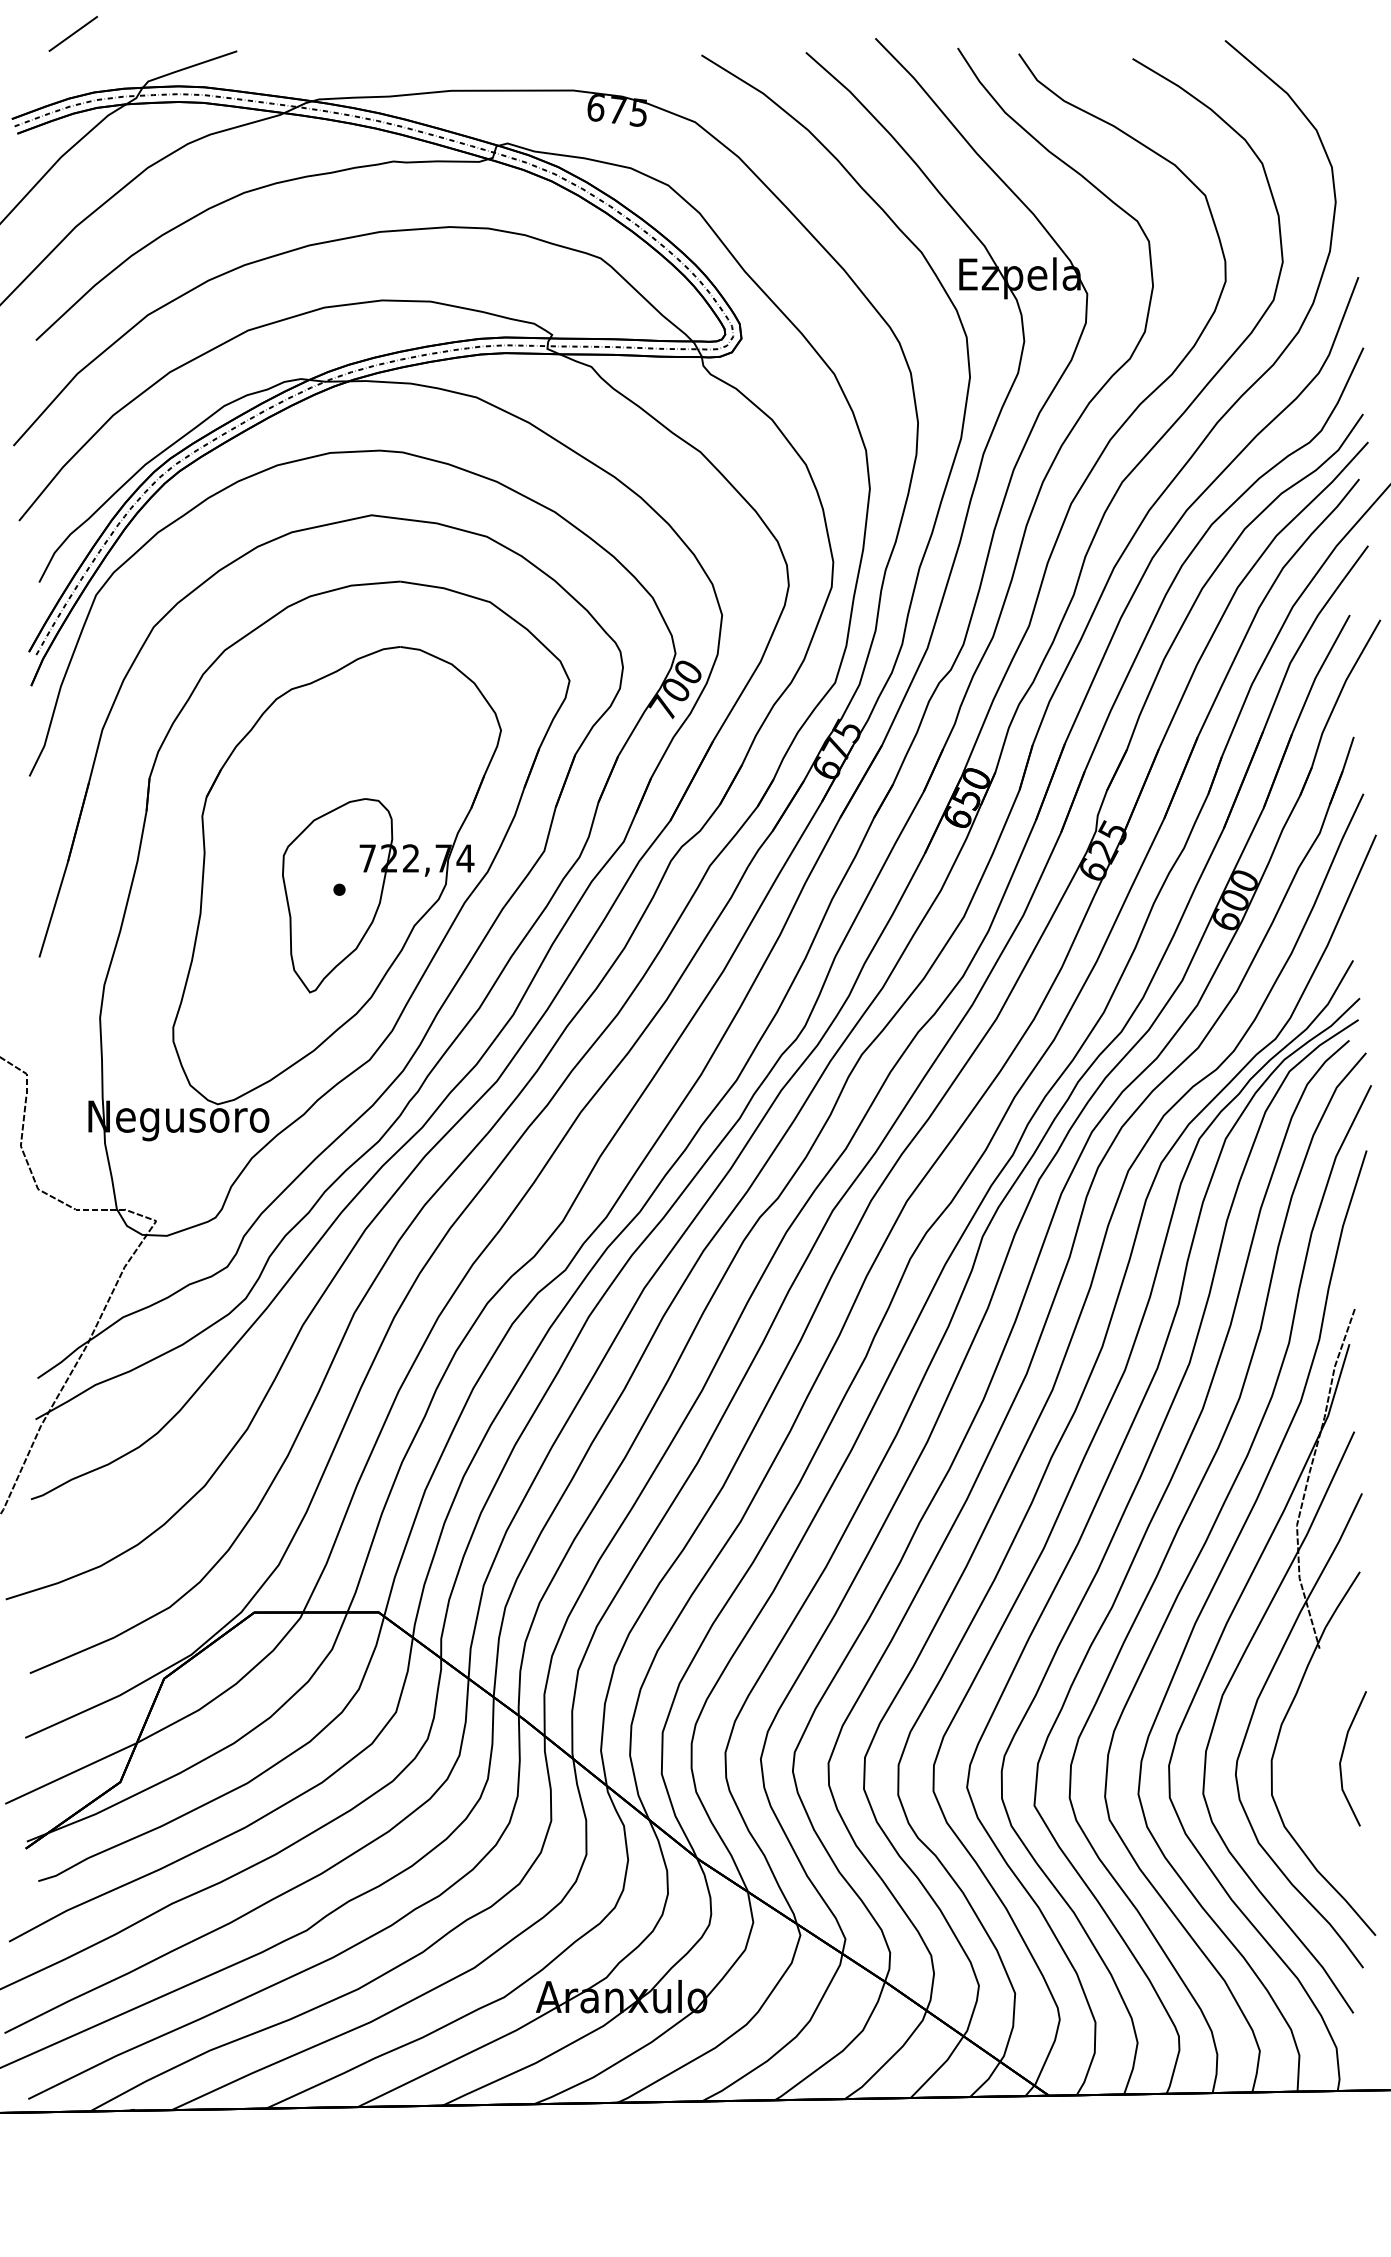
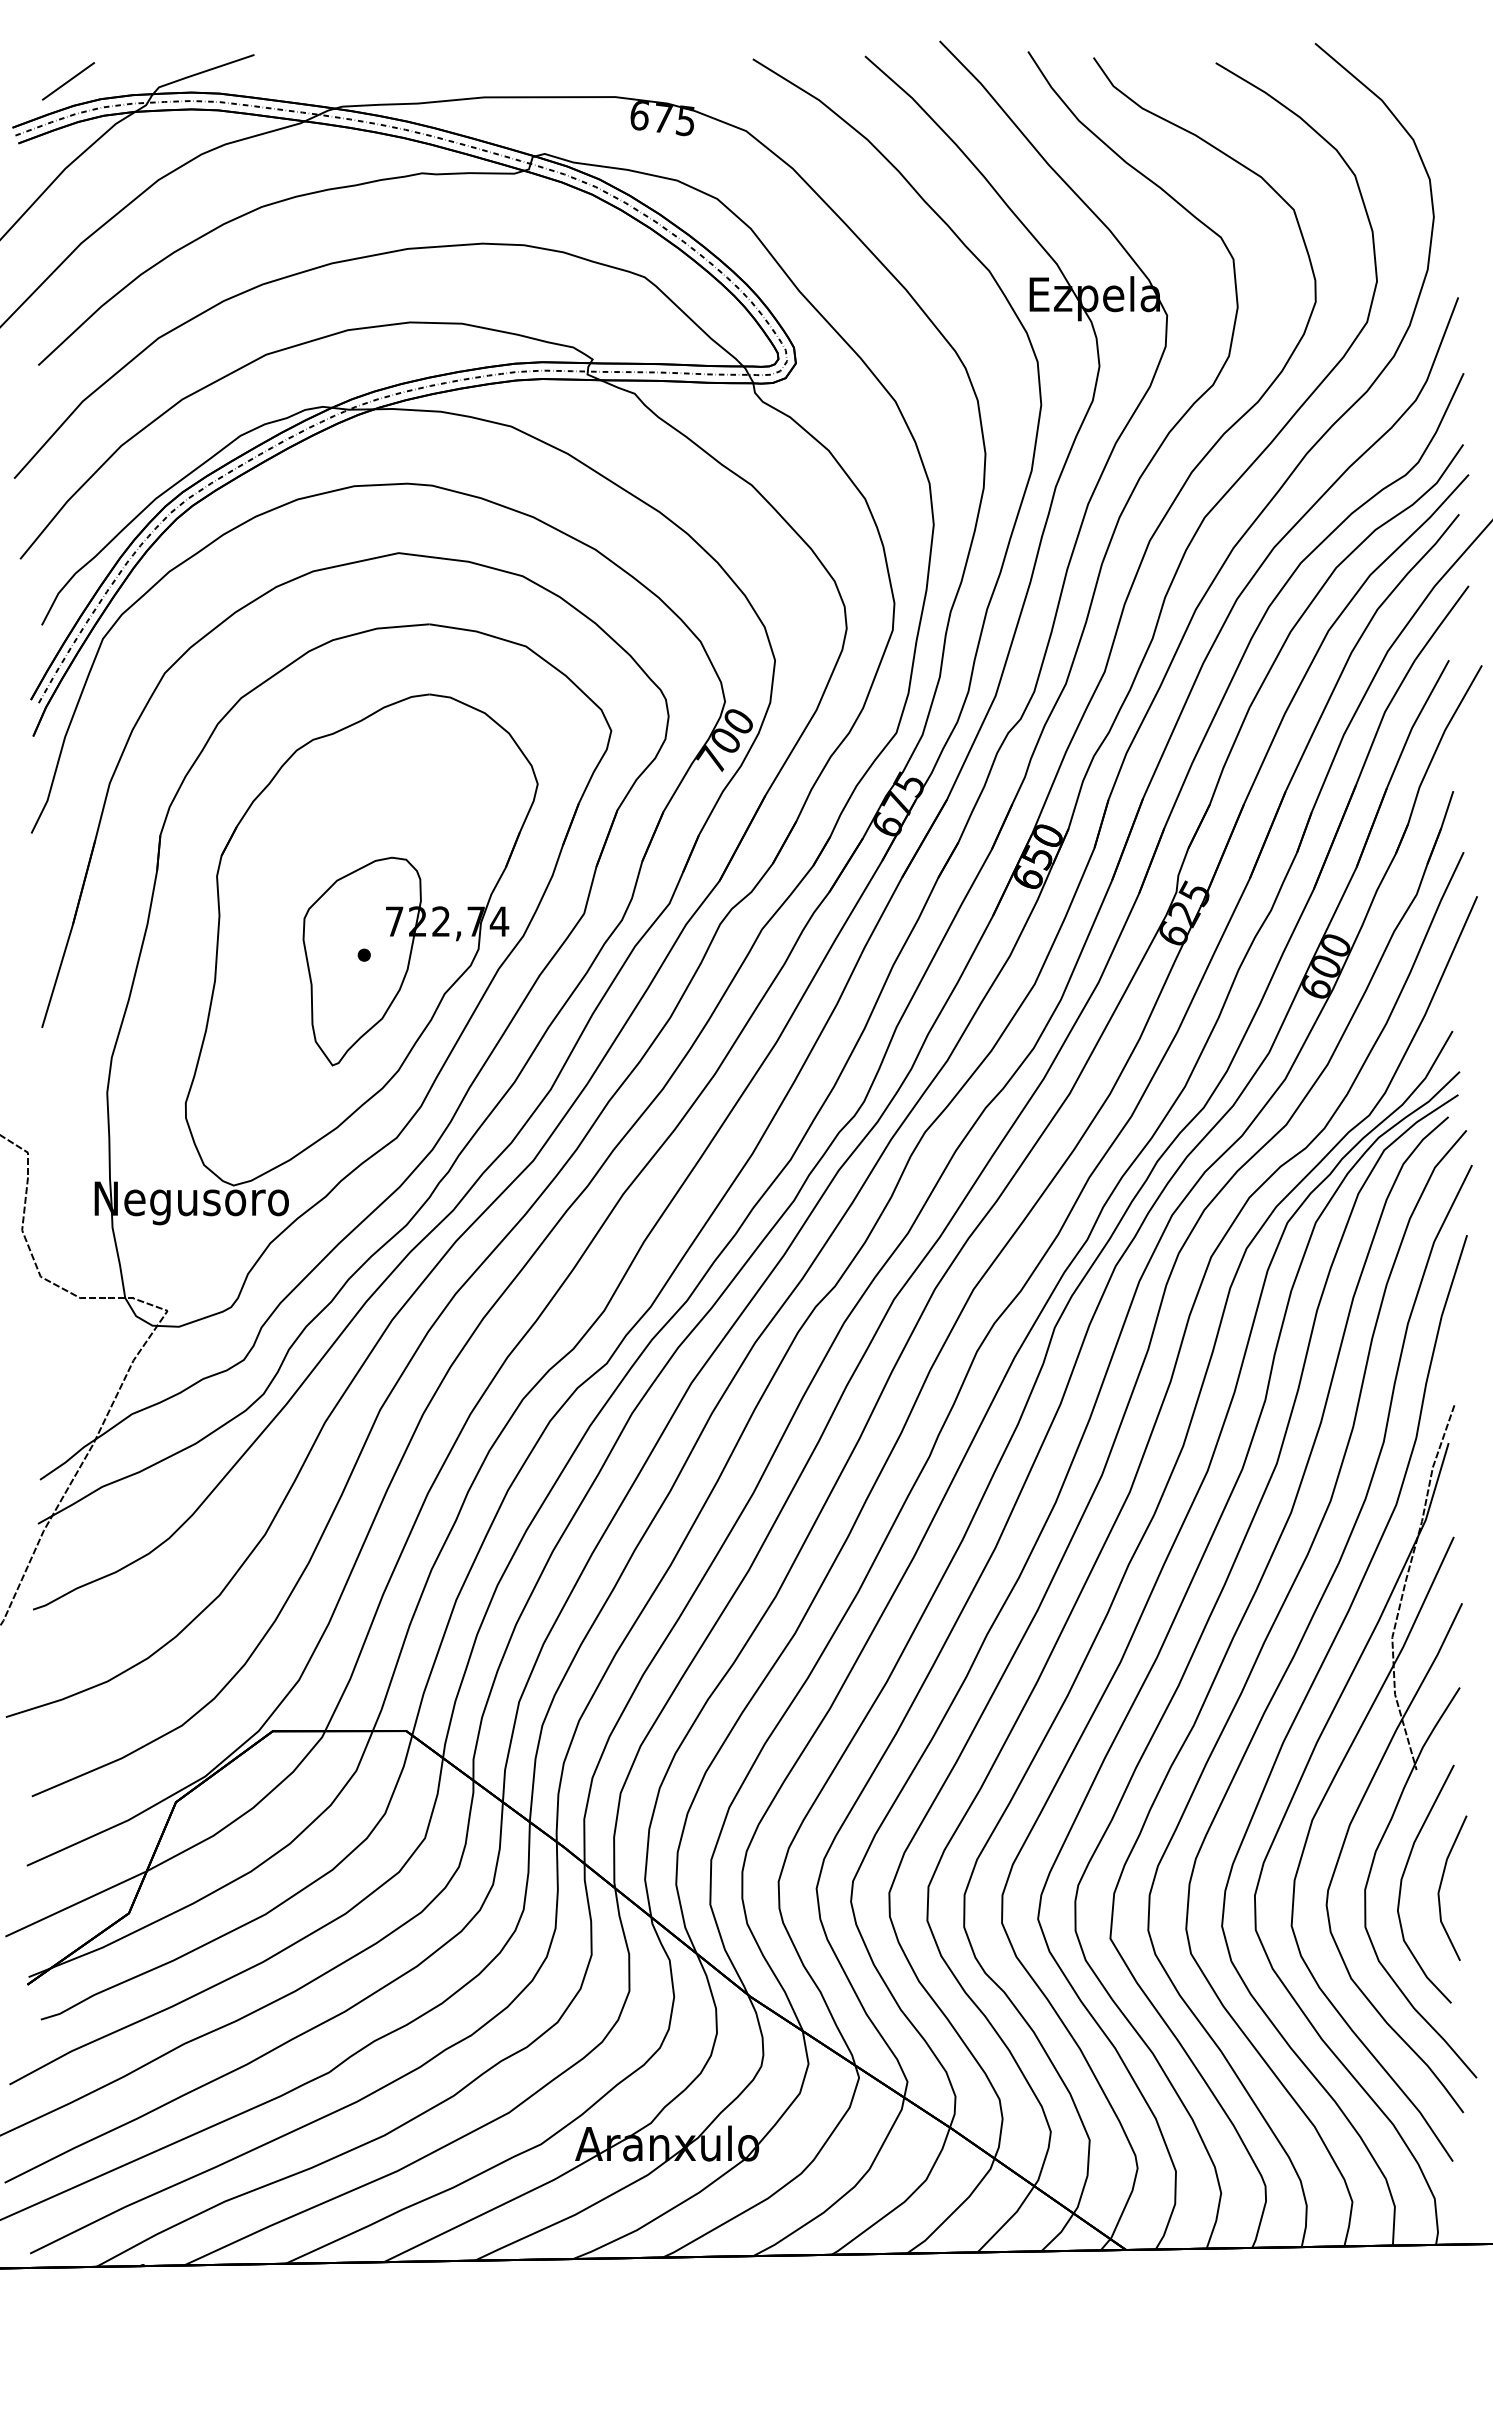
line: (73, 34) -> (68, 81), moved
curve: (1307, 1748) -> (1403, 1877), added

